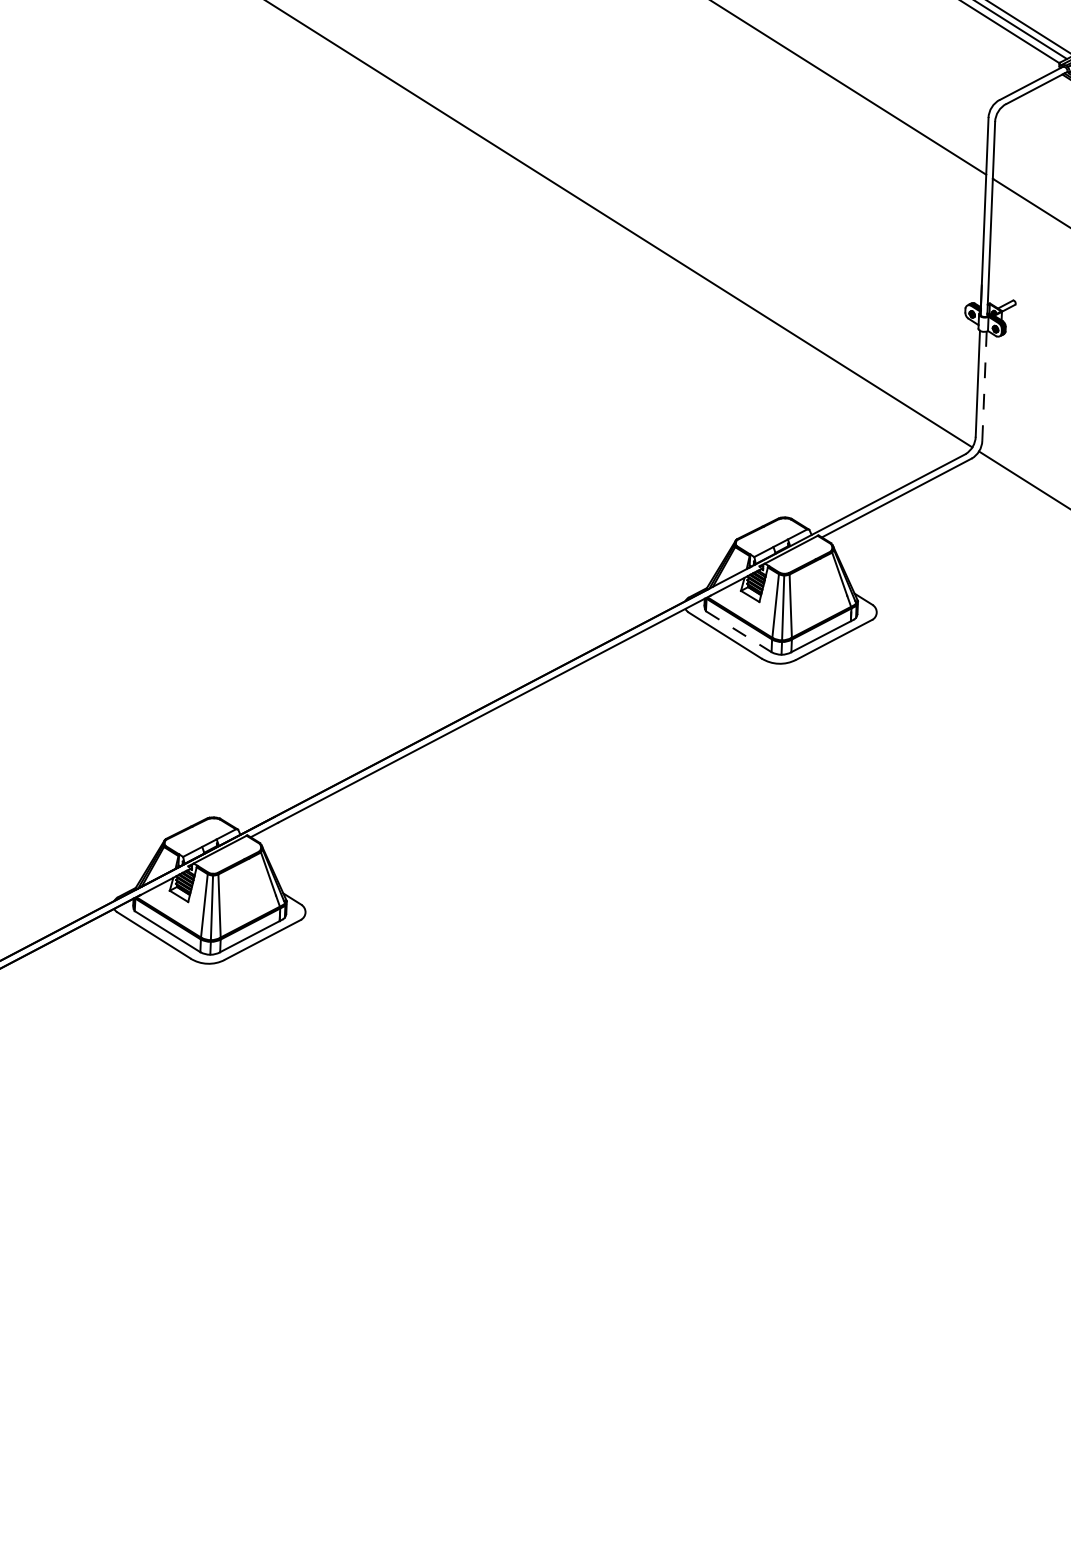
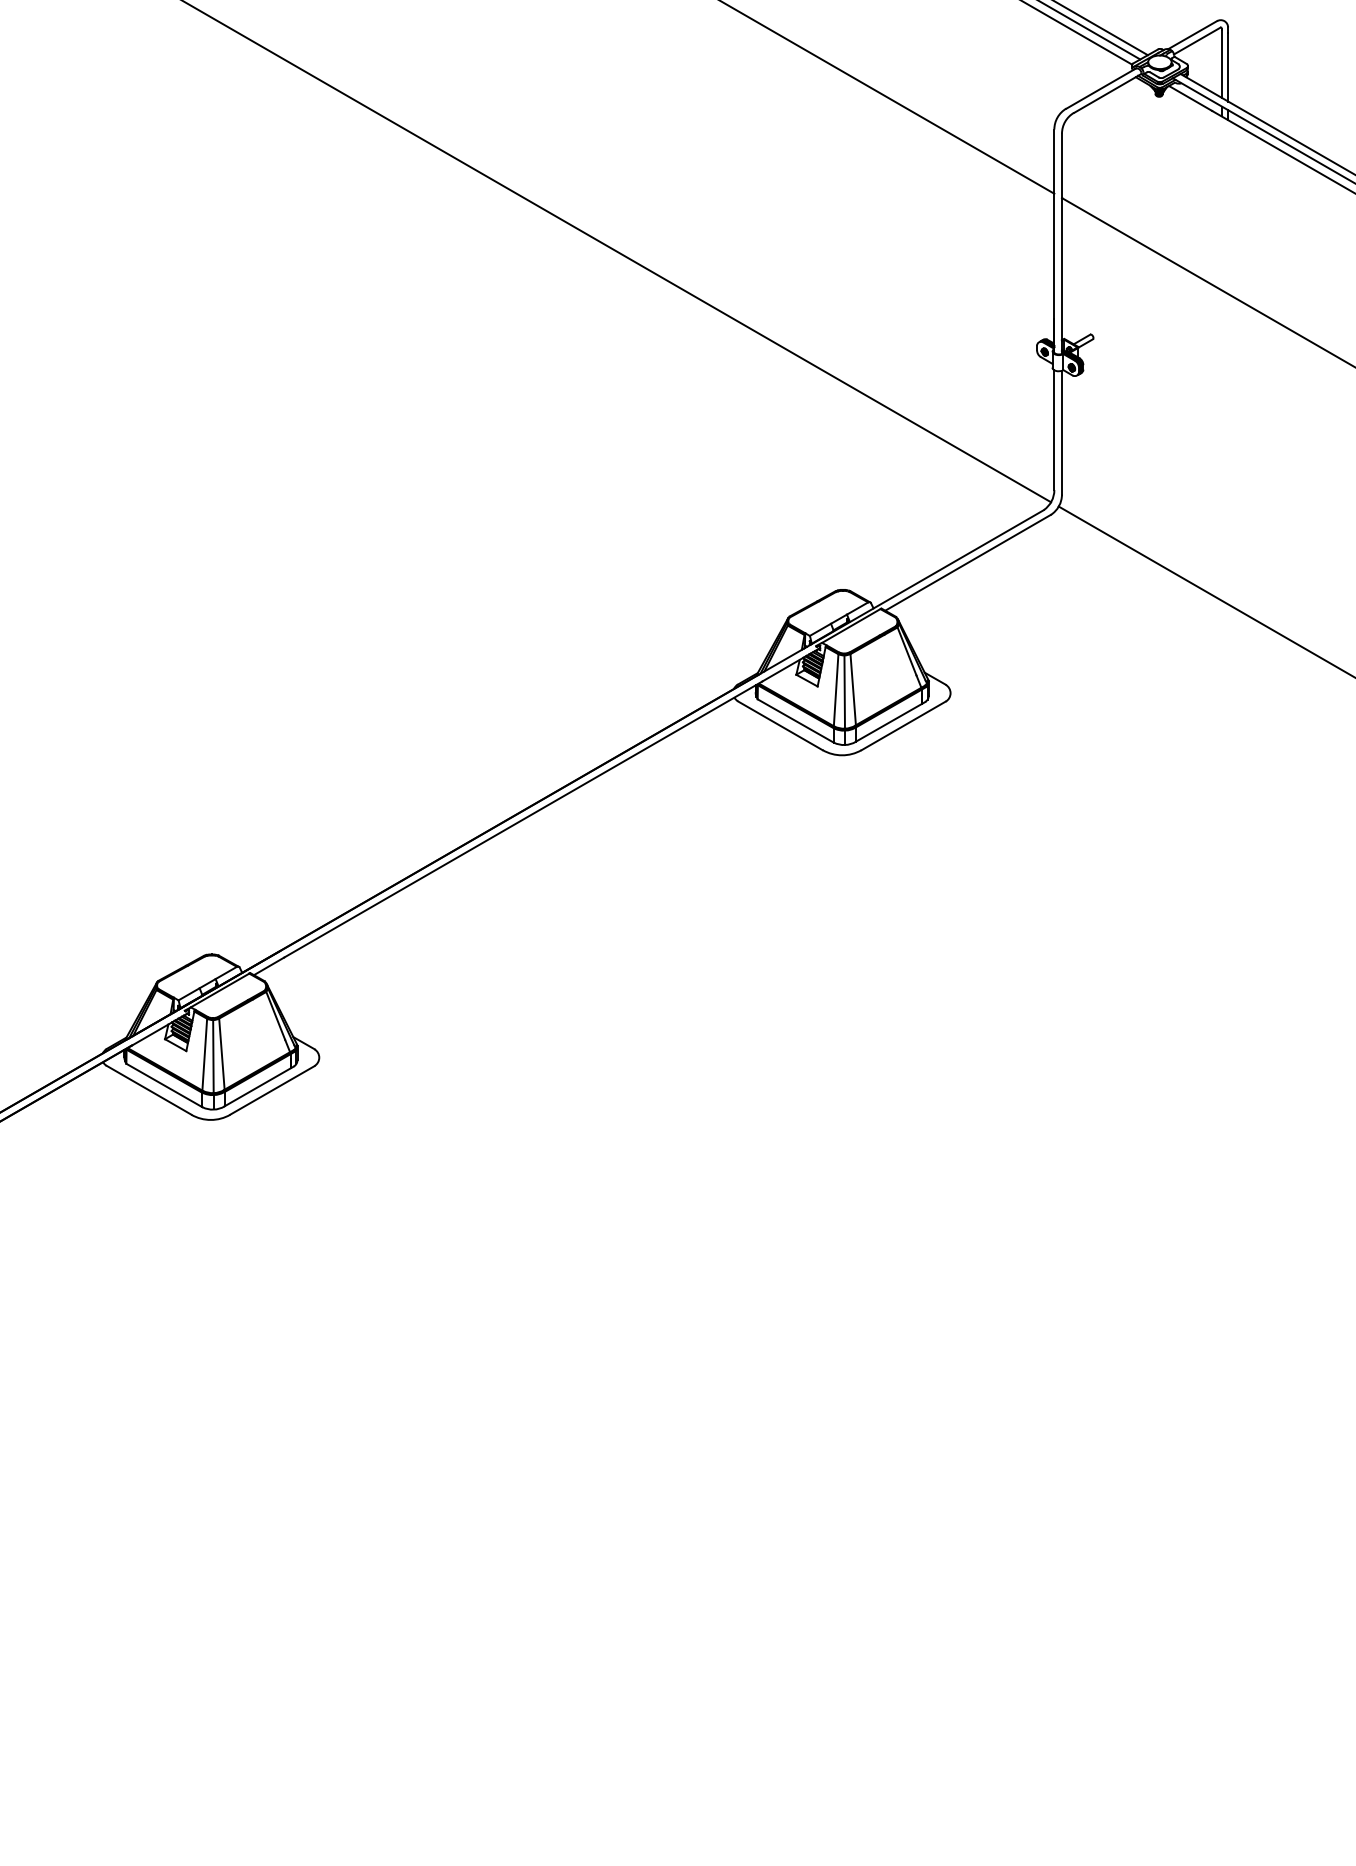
line: (984, 386) -> (1061, 432), dashed -> solid
line: (738, 632) -> (795, 721), dashed -> solid

